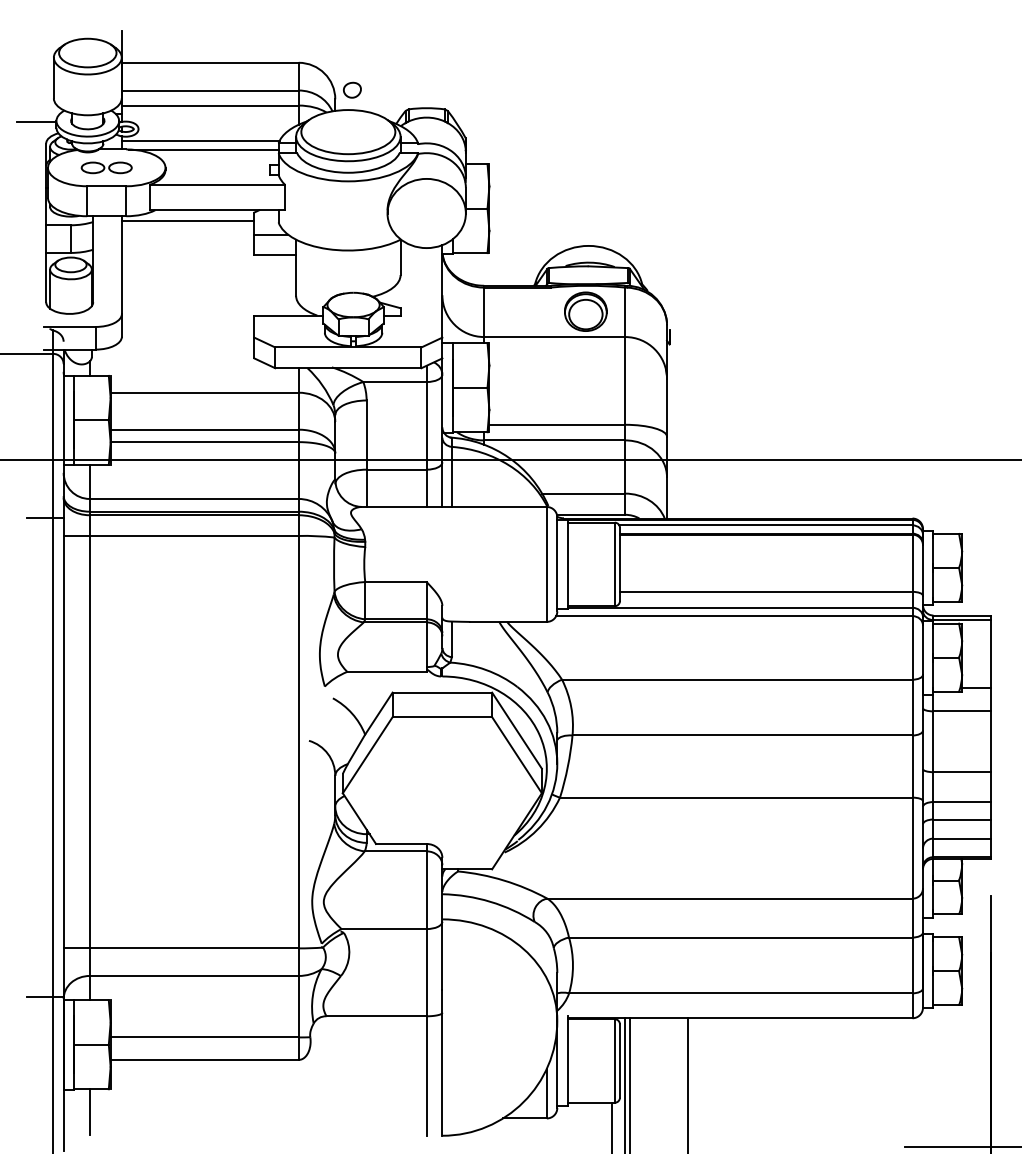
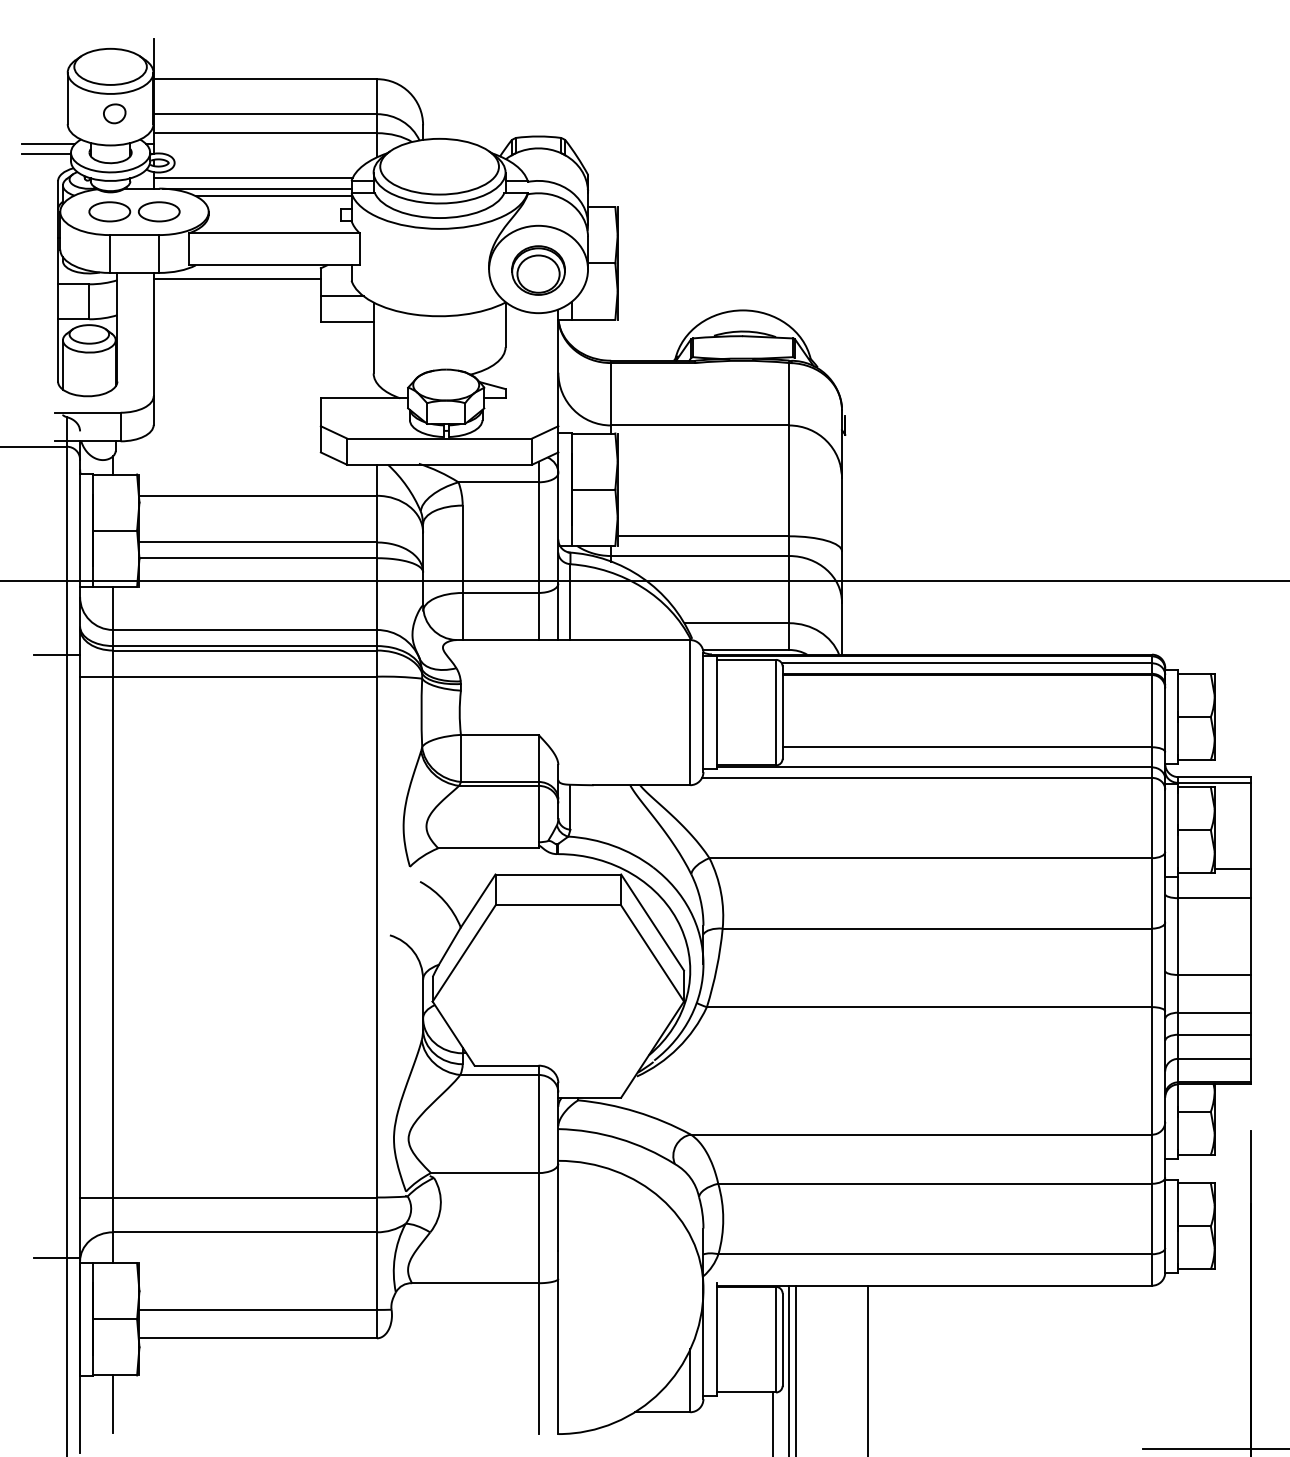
part: (352, 89) -> (114, 113), moved
line: (38, 113) -> (48, 143), added
line: (216, 155) -> (273, 196), added
part: (106, 167) -> (134, 211), size x1.43
part: (585, 311) -> (538, 270), moved

